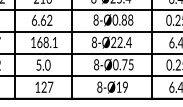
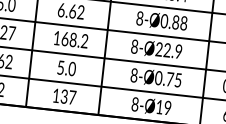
text: (128, 41) -> (178, 50), 8-Ø22.4 -> 8-Ø22.9
text: (54, 42) -> (83, 41), 168.1 -> 168.2
text: (43, 88) -> (63, 98), 127 -> 137

